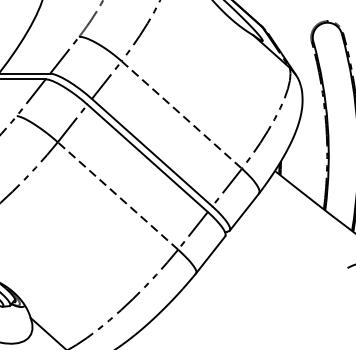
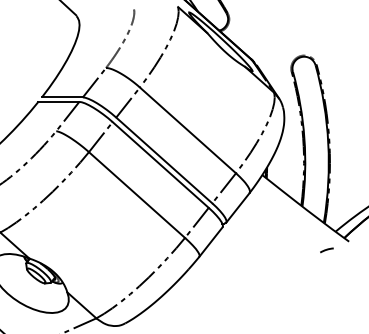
line: (182, 115) -> (188, 130), dashed -> solid
line: (117, 195) -> (136, 194), dashed -> solid

